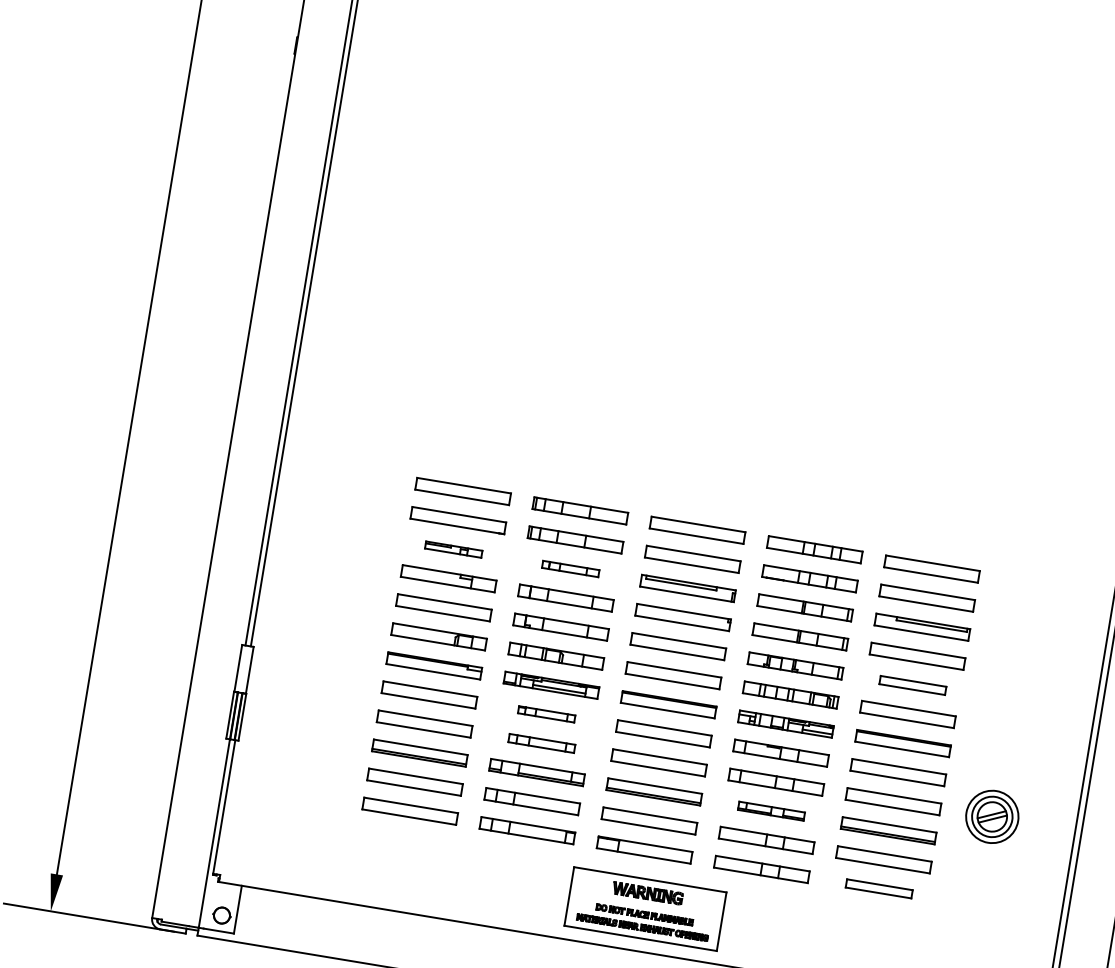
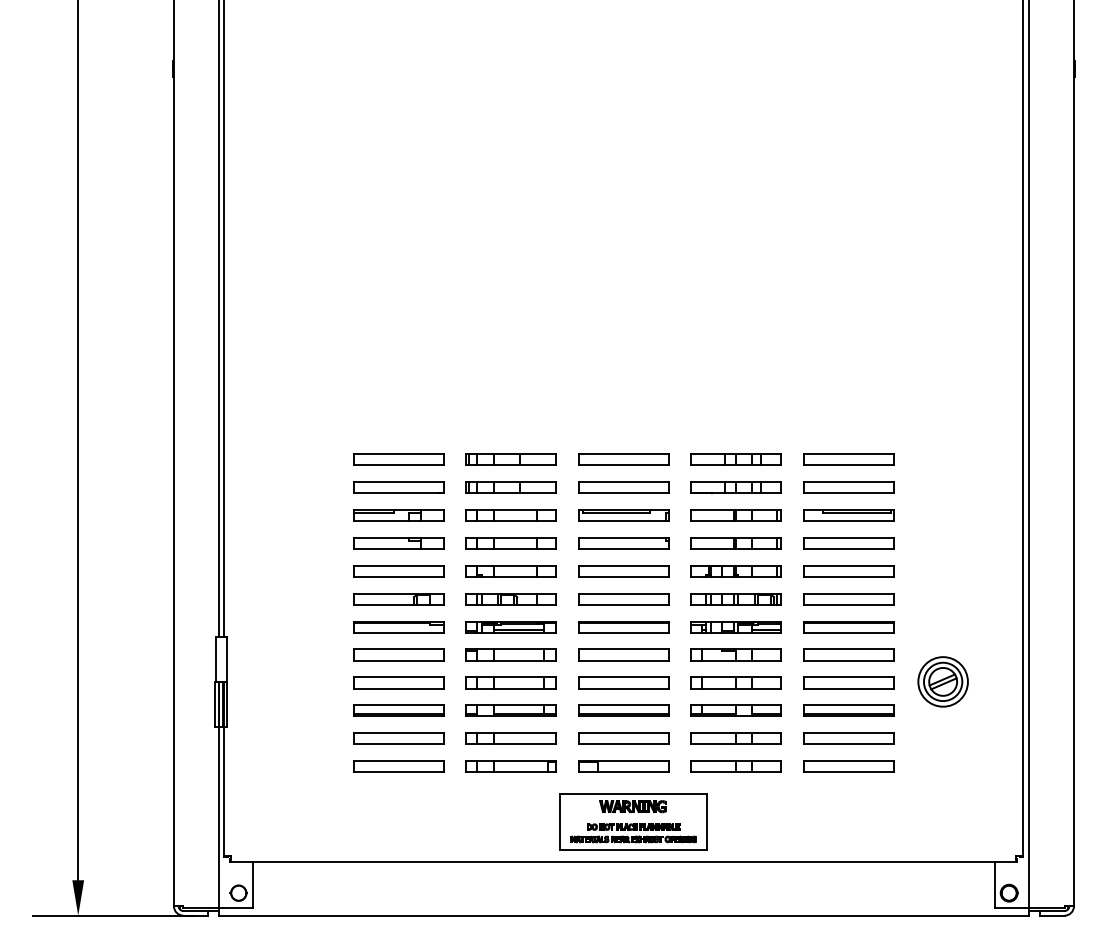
part: (453, 549) -> (398, 515), size x1.67
part: (570, 568) -> (510, 515), size x1.67
part: (912, 685) -> (848, 571), size x1.43
part: (546, 713) -> (510, 654), size x1.67
part: (541, 742) -> (510, 682), size x1.43
part: (771, 810) -> (735, 710), size x1.43
part: (879, 888) -> (848, 766), size x1.43

